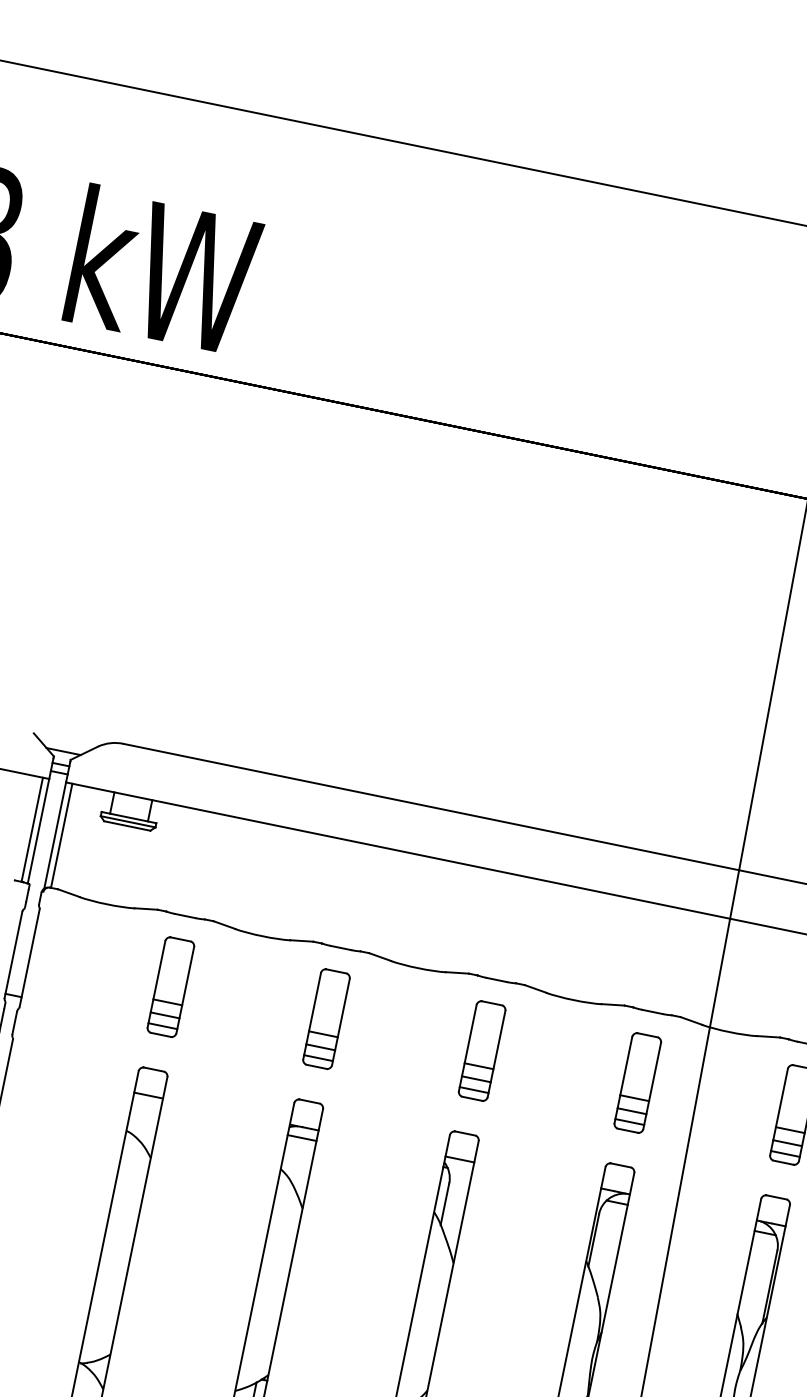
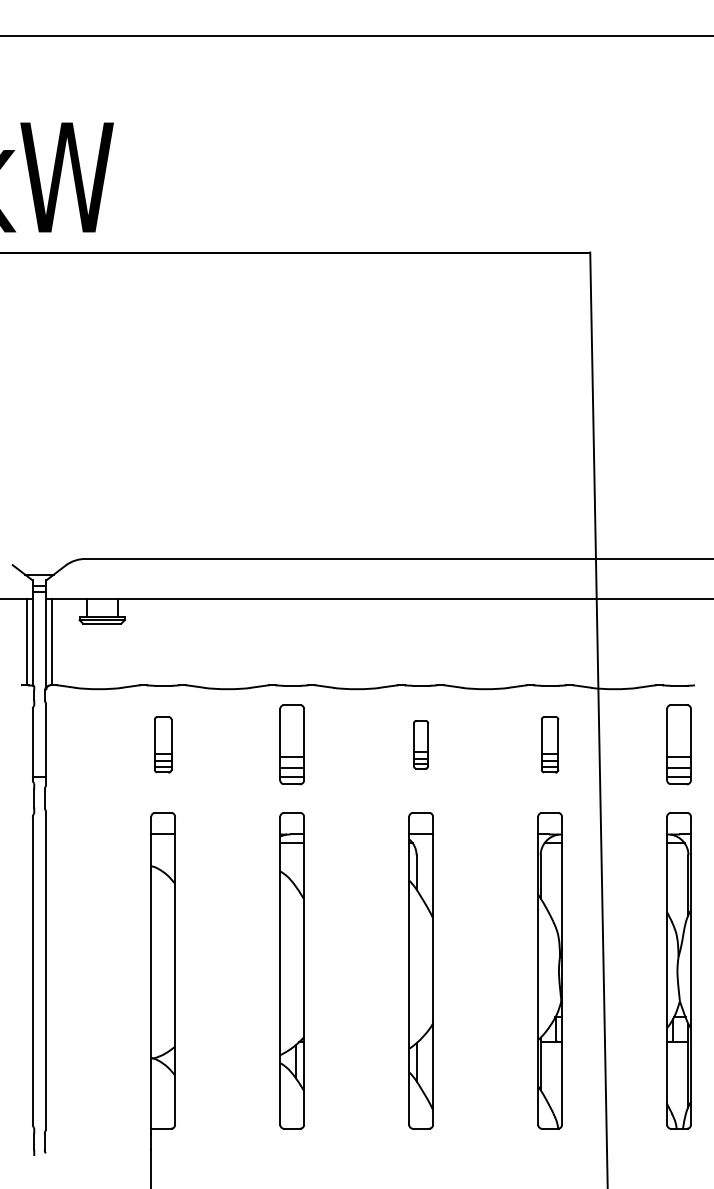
part: (170, 986) -> (162, 744), size x0.7
part: (481, 1050) -> (420, 744), size x0.6
part: (637, 1082) -> (549, 744), size x0.7

